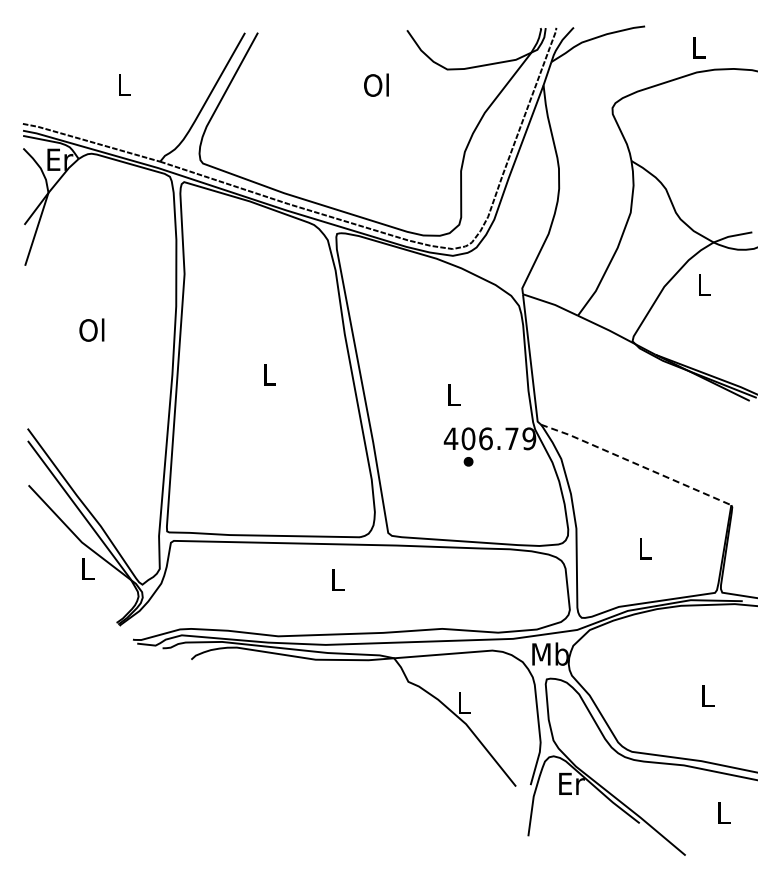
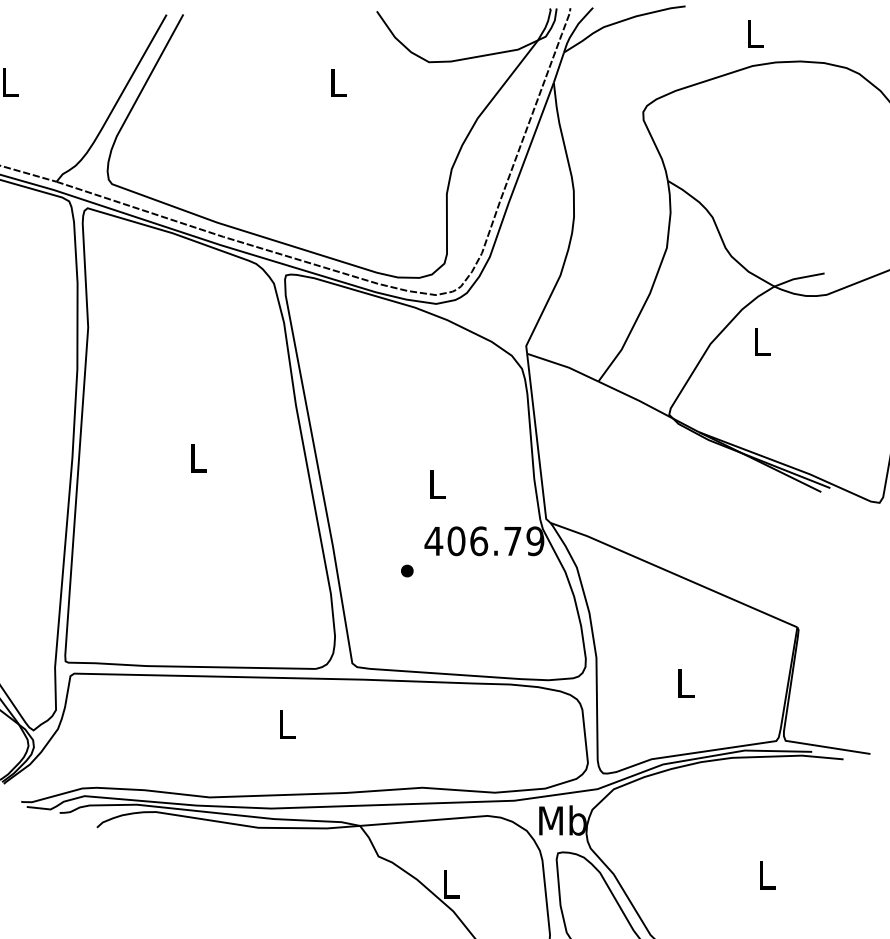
text: (376, 84) -> (337, 81), Ol -> L
part: (468, 461) -> (407, 570), moved
line: (636, 463) -> (674, 573), dashed -> solid

